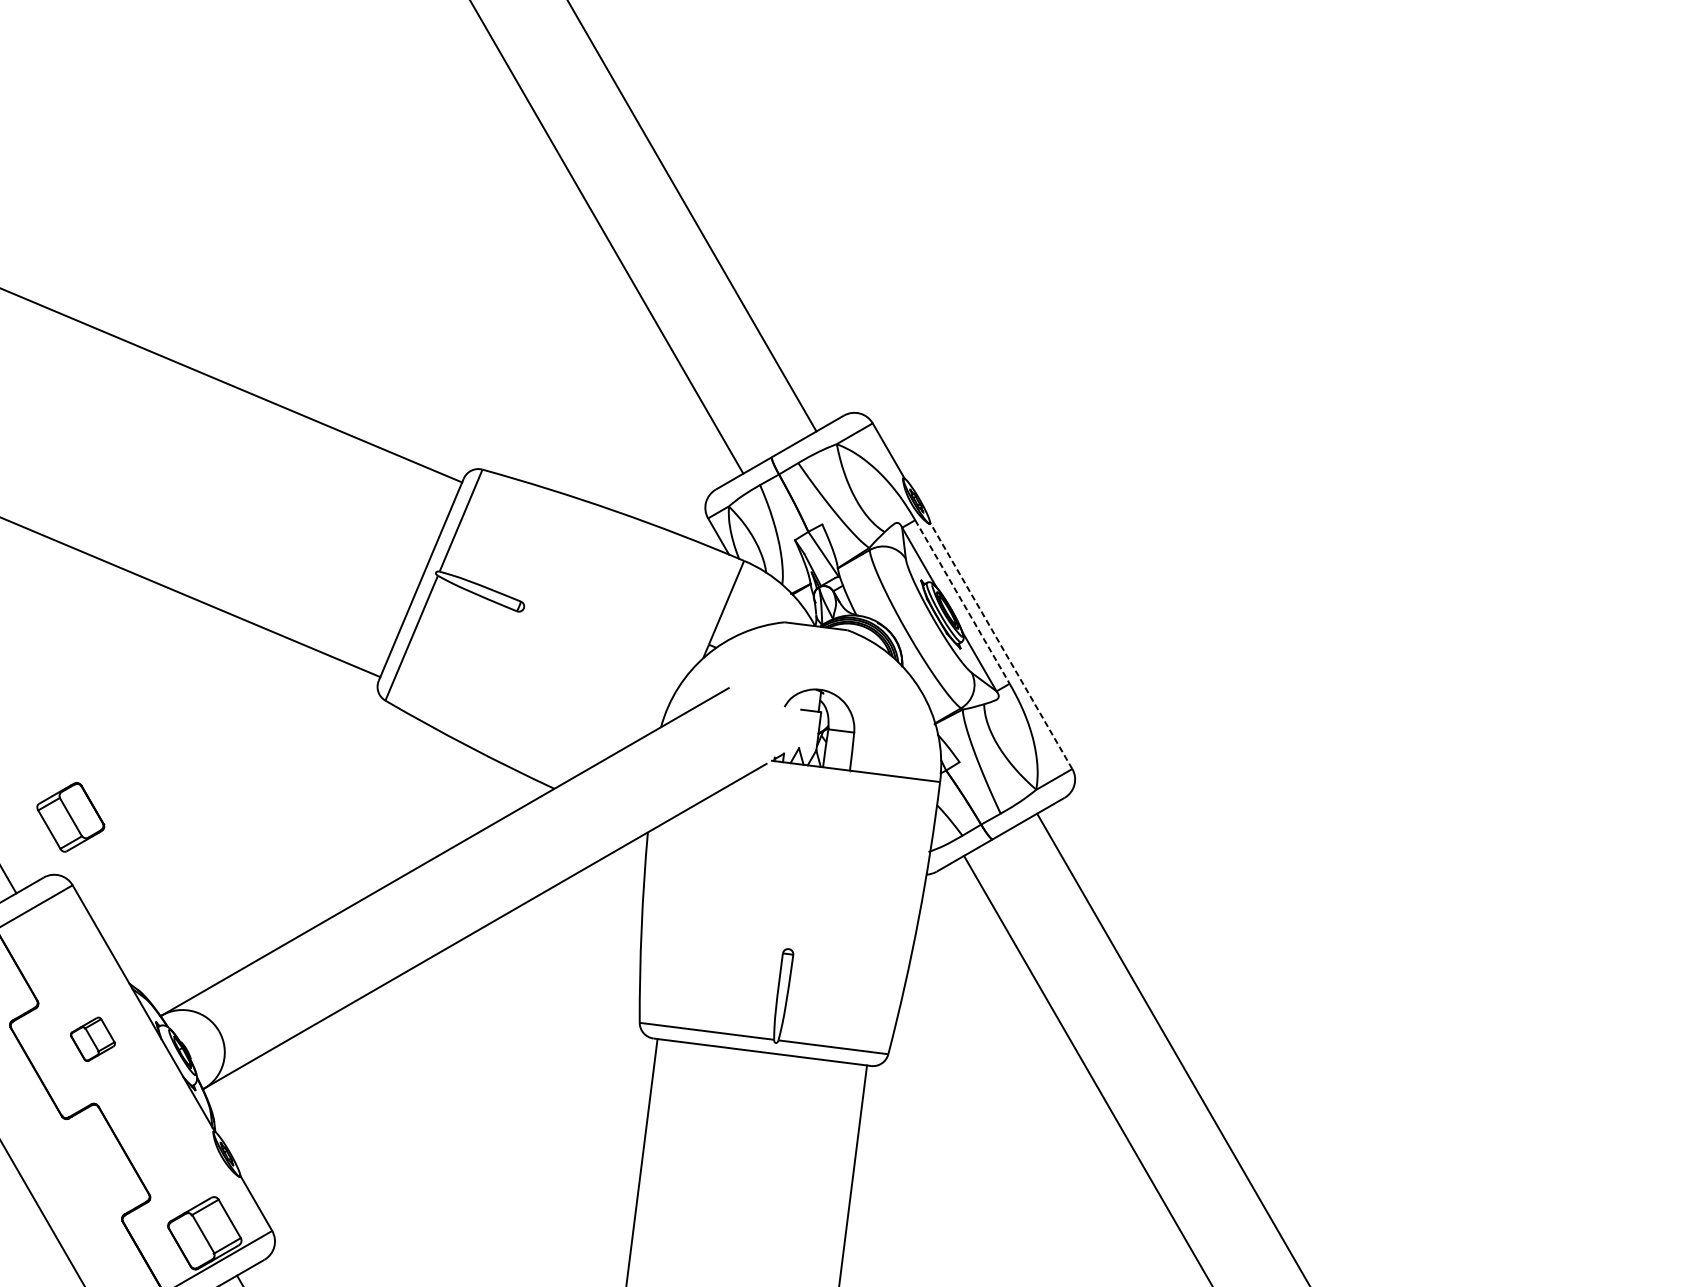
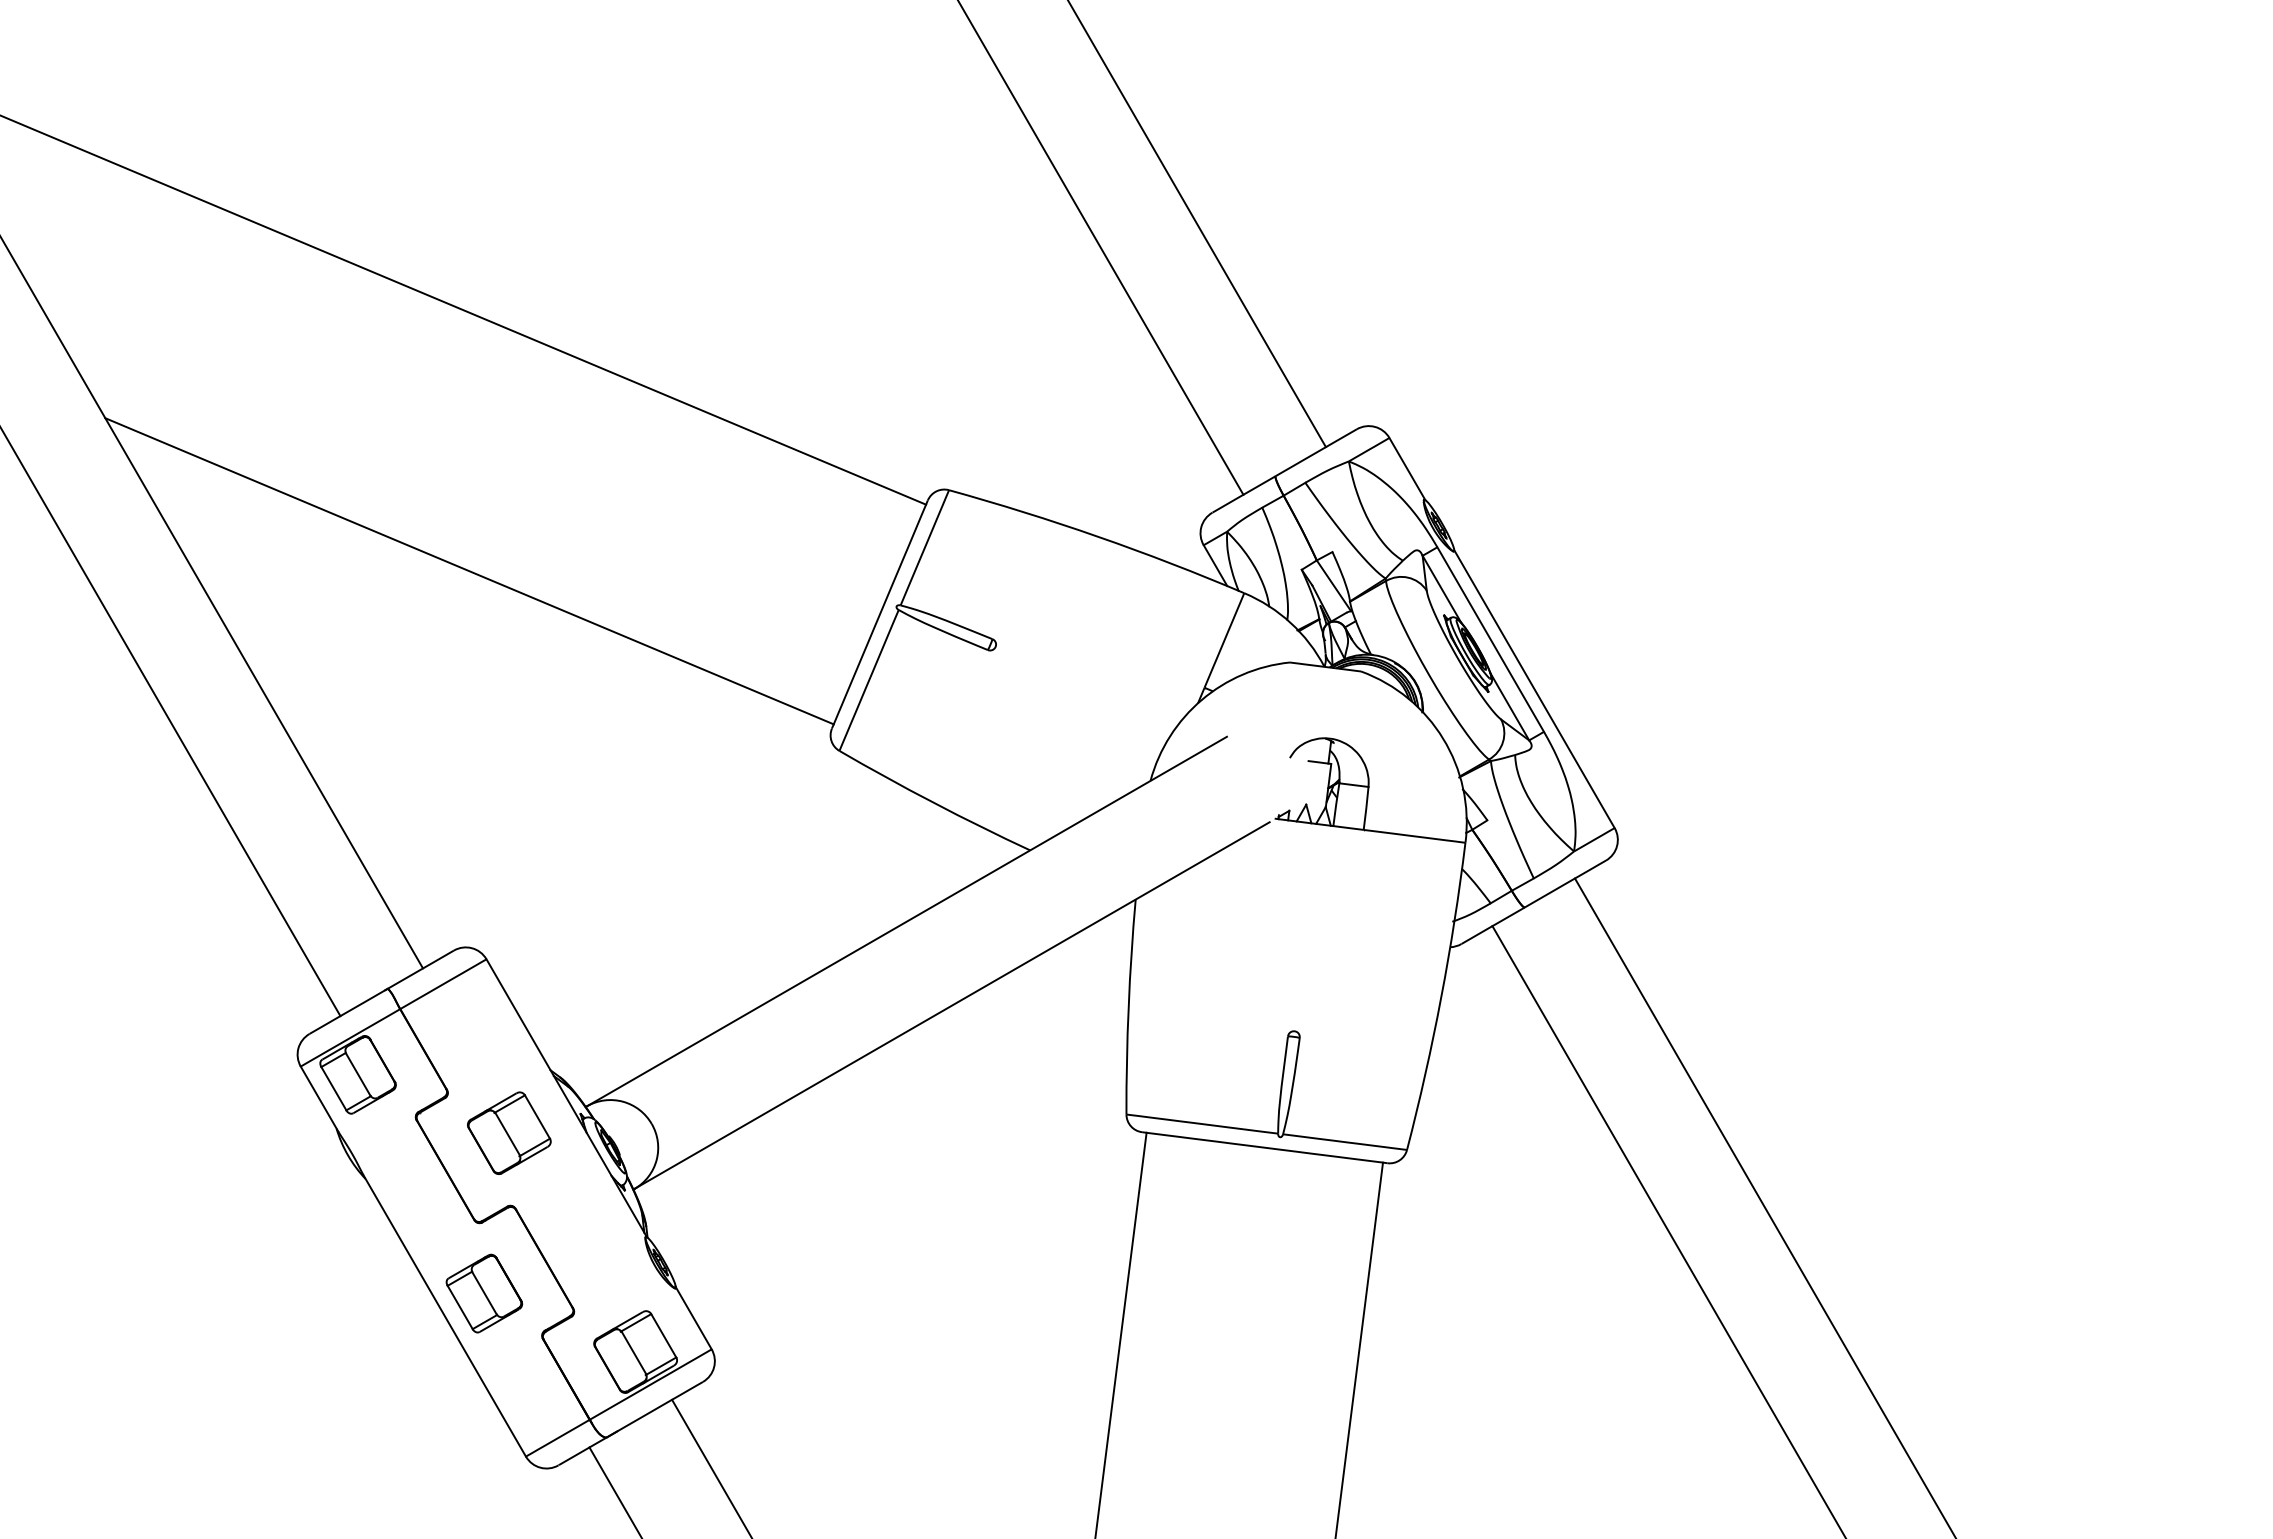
line: (962, 601) -> (1490, 639), dashed -> solid
line: (1001, 645) -> (1534, 688), dashed -> solid
part: (70, 817) -> (484, 1293), moved
part: (93, 1038) -> (509, 1132), size x1.67

